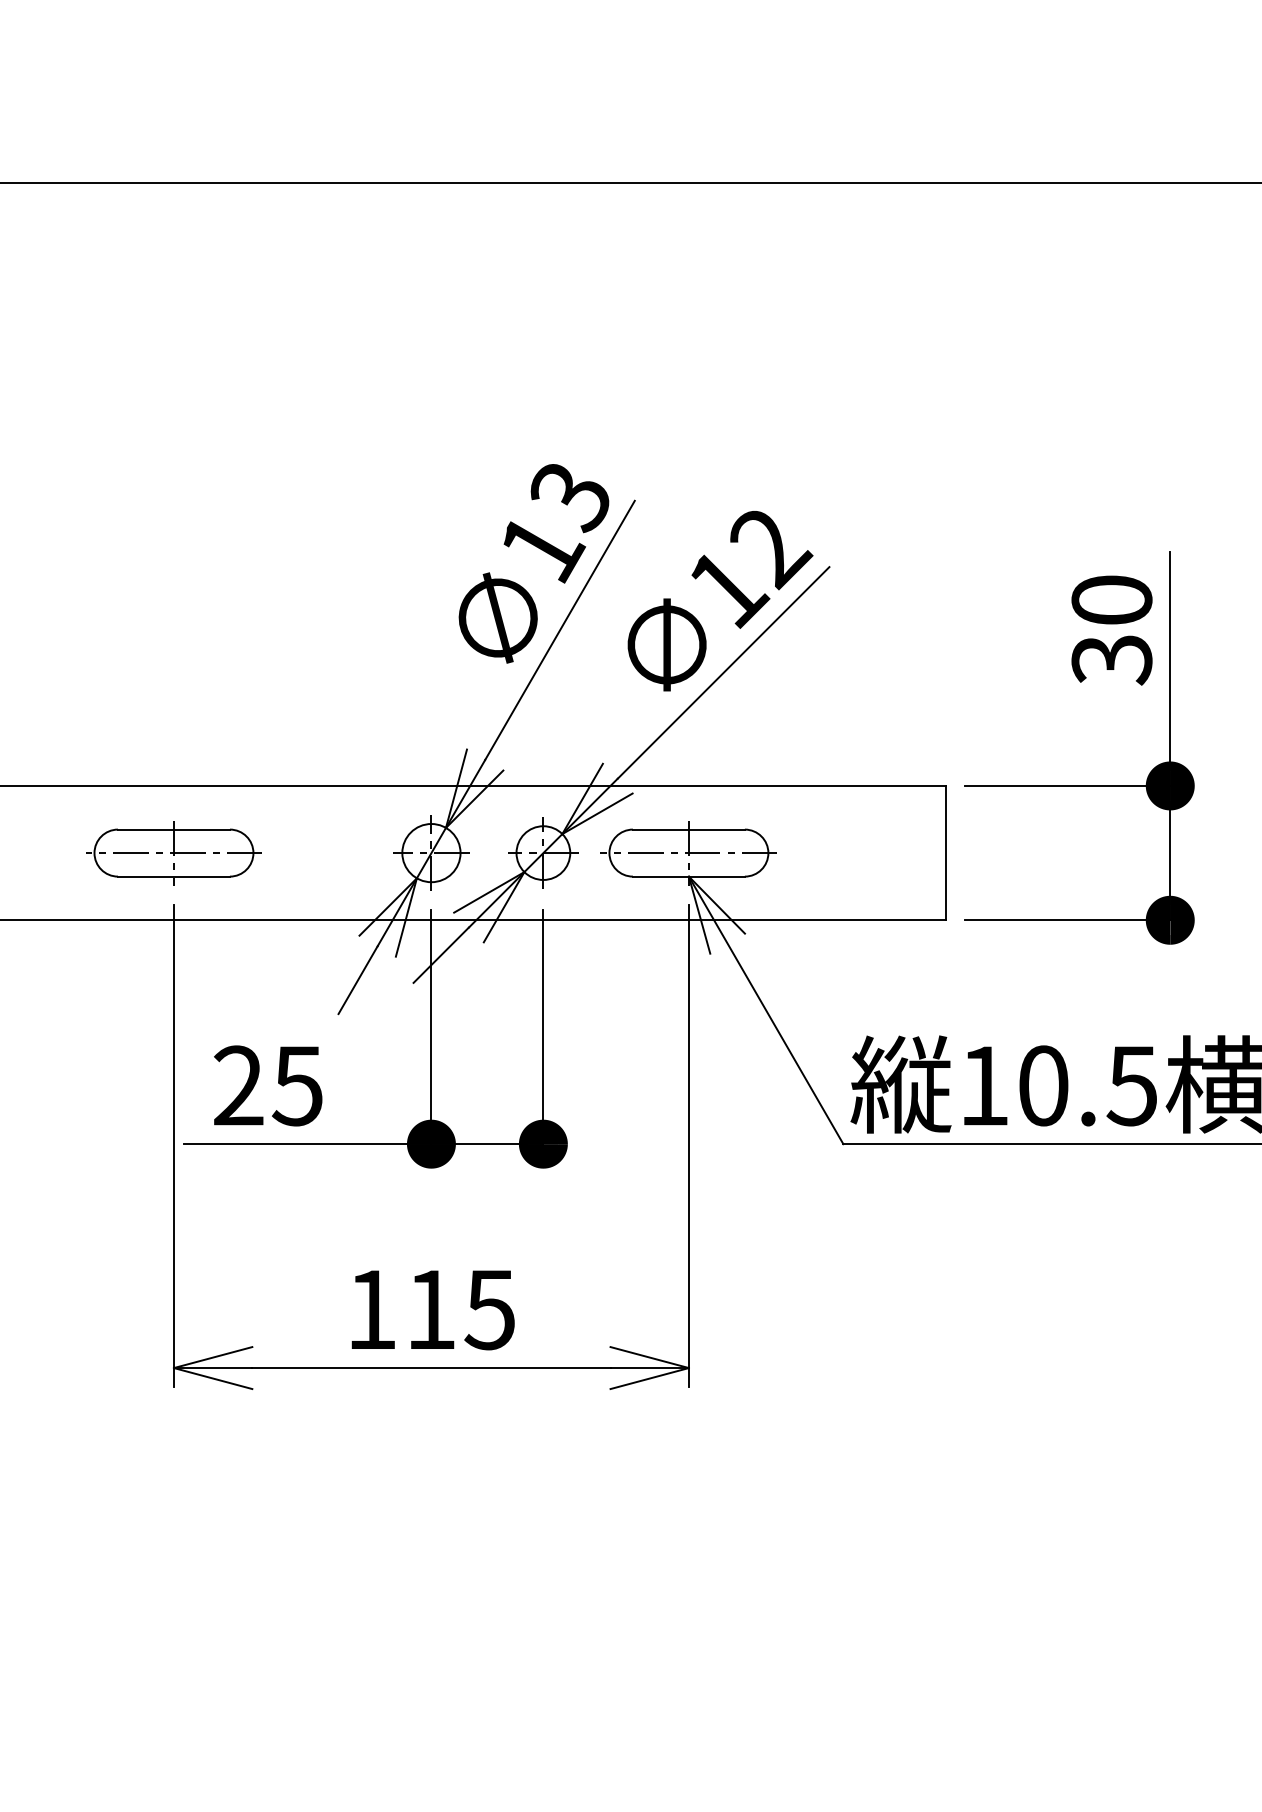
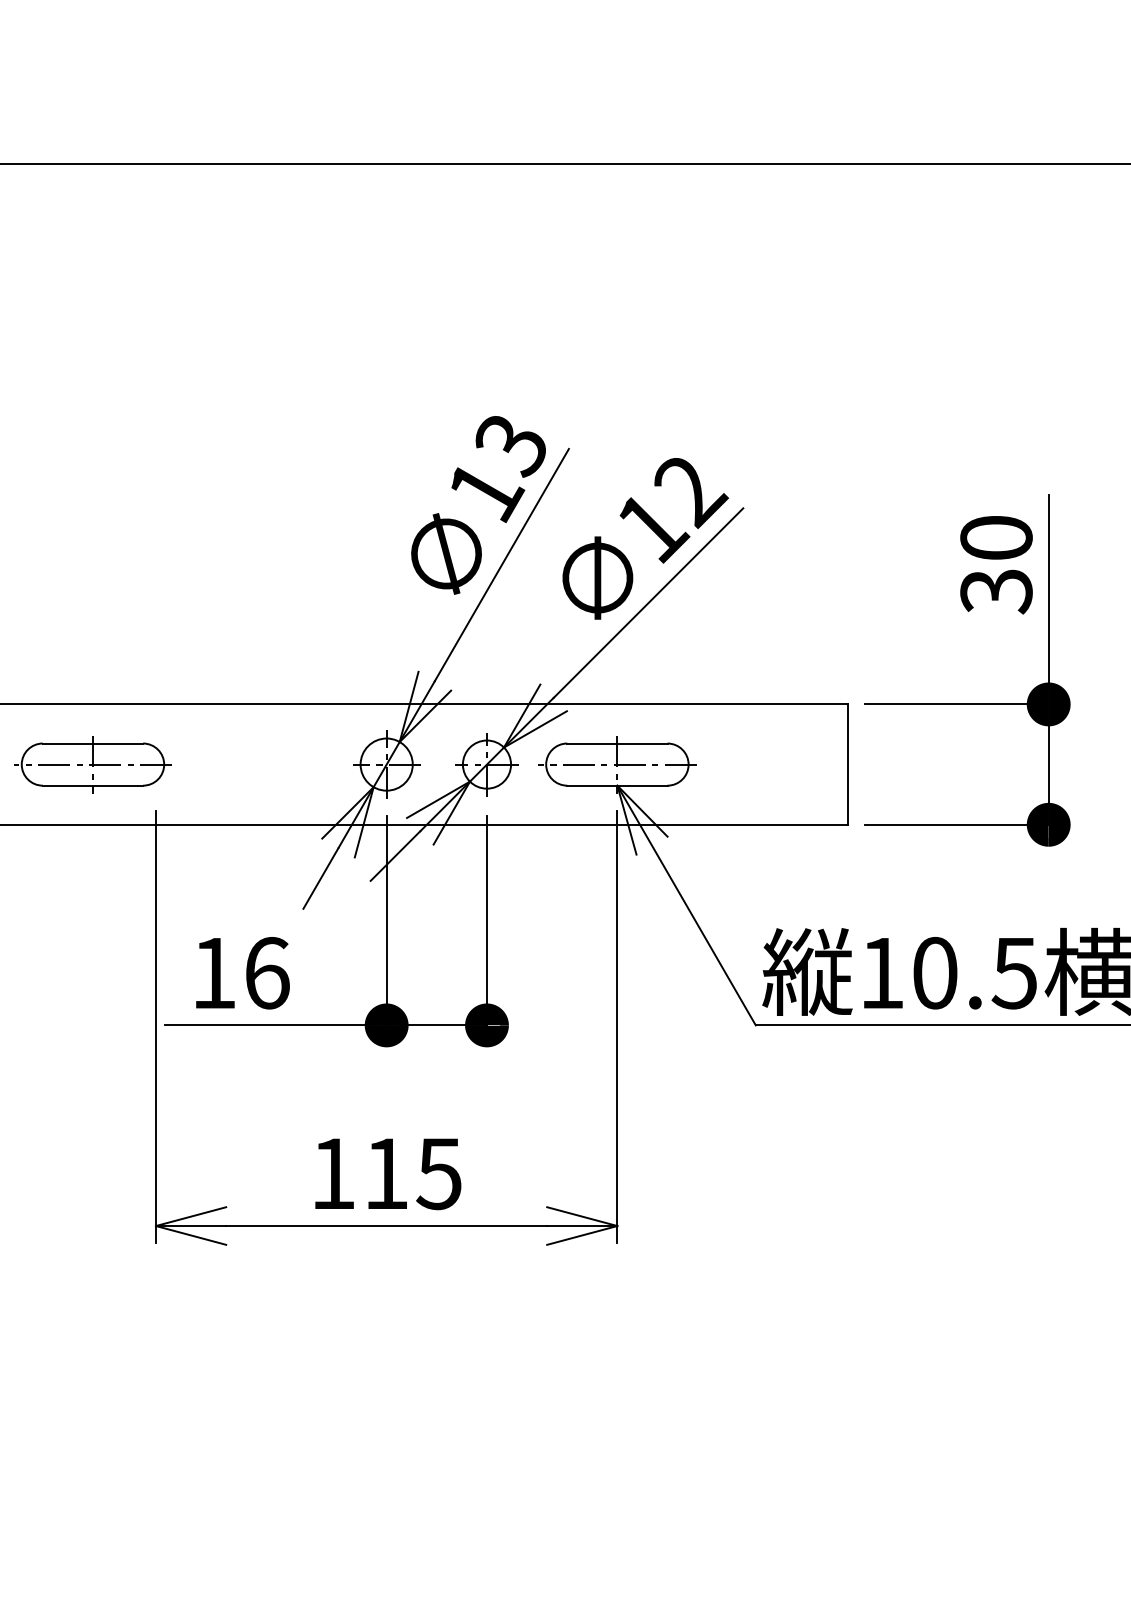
part: (173, 852) -> (92, 764), moved
text: (268, 1086) -> (240, 973), 25 -> 16

